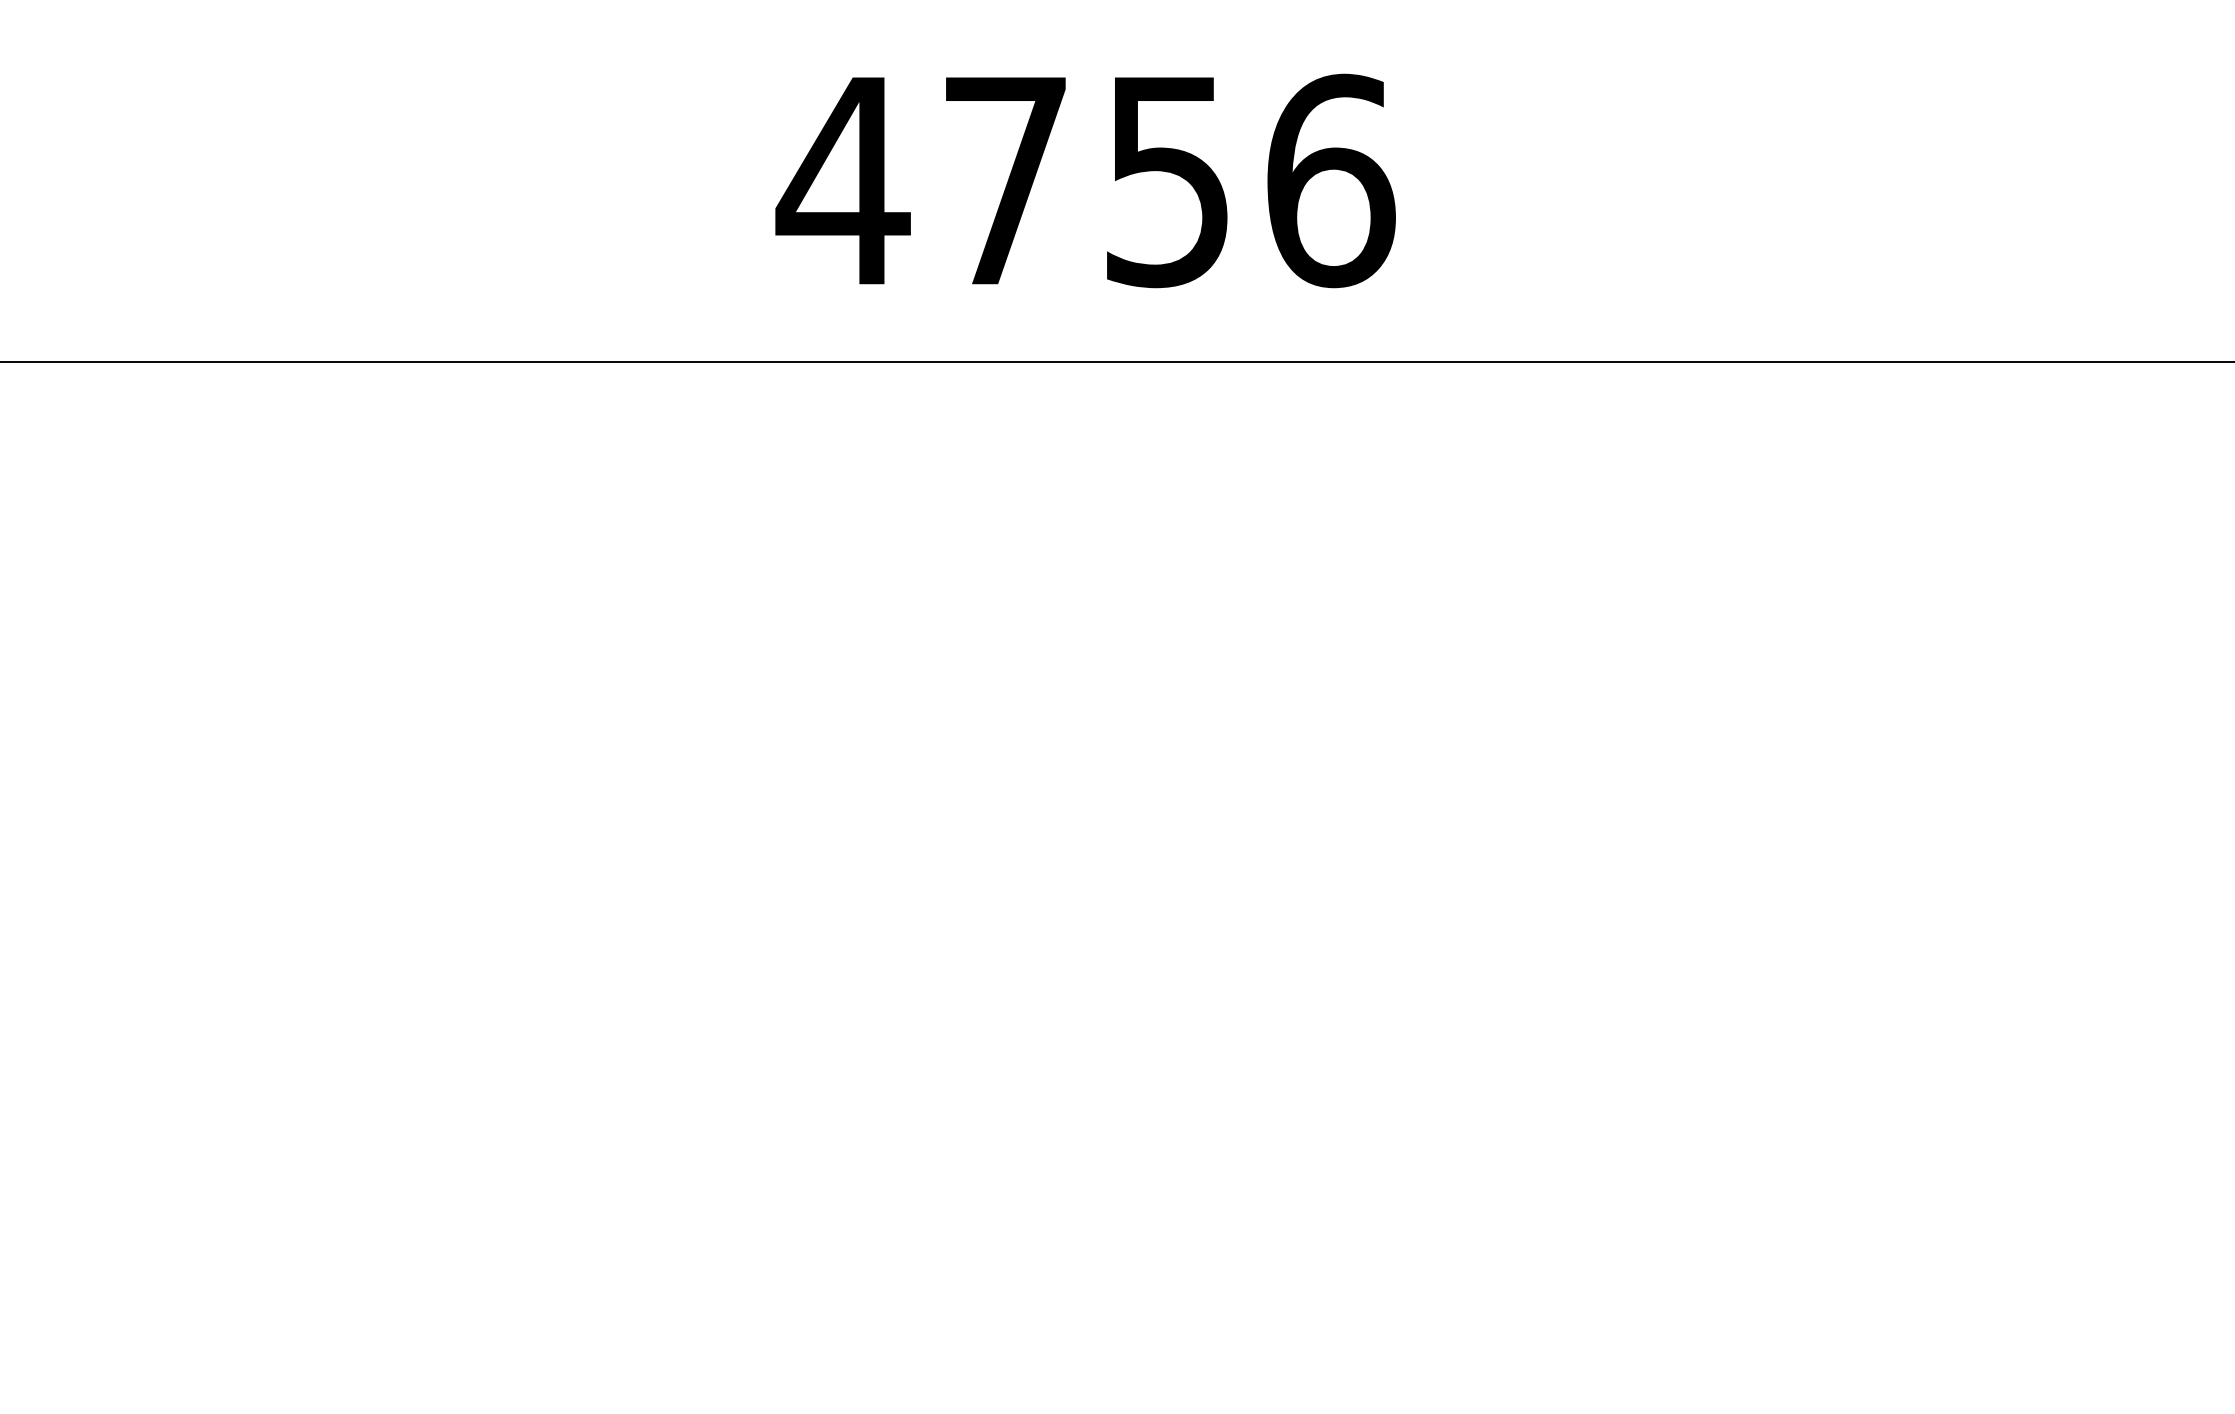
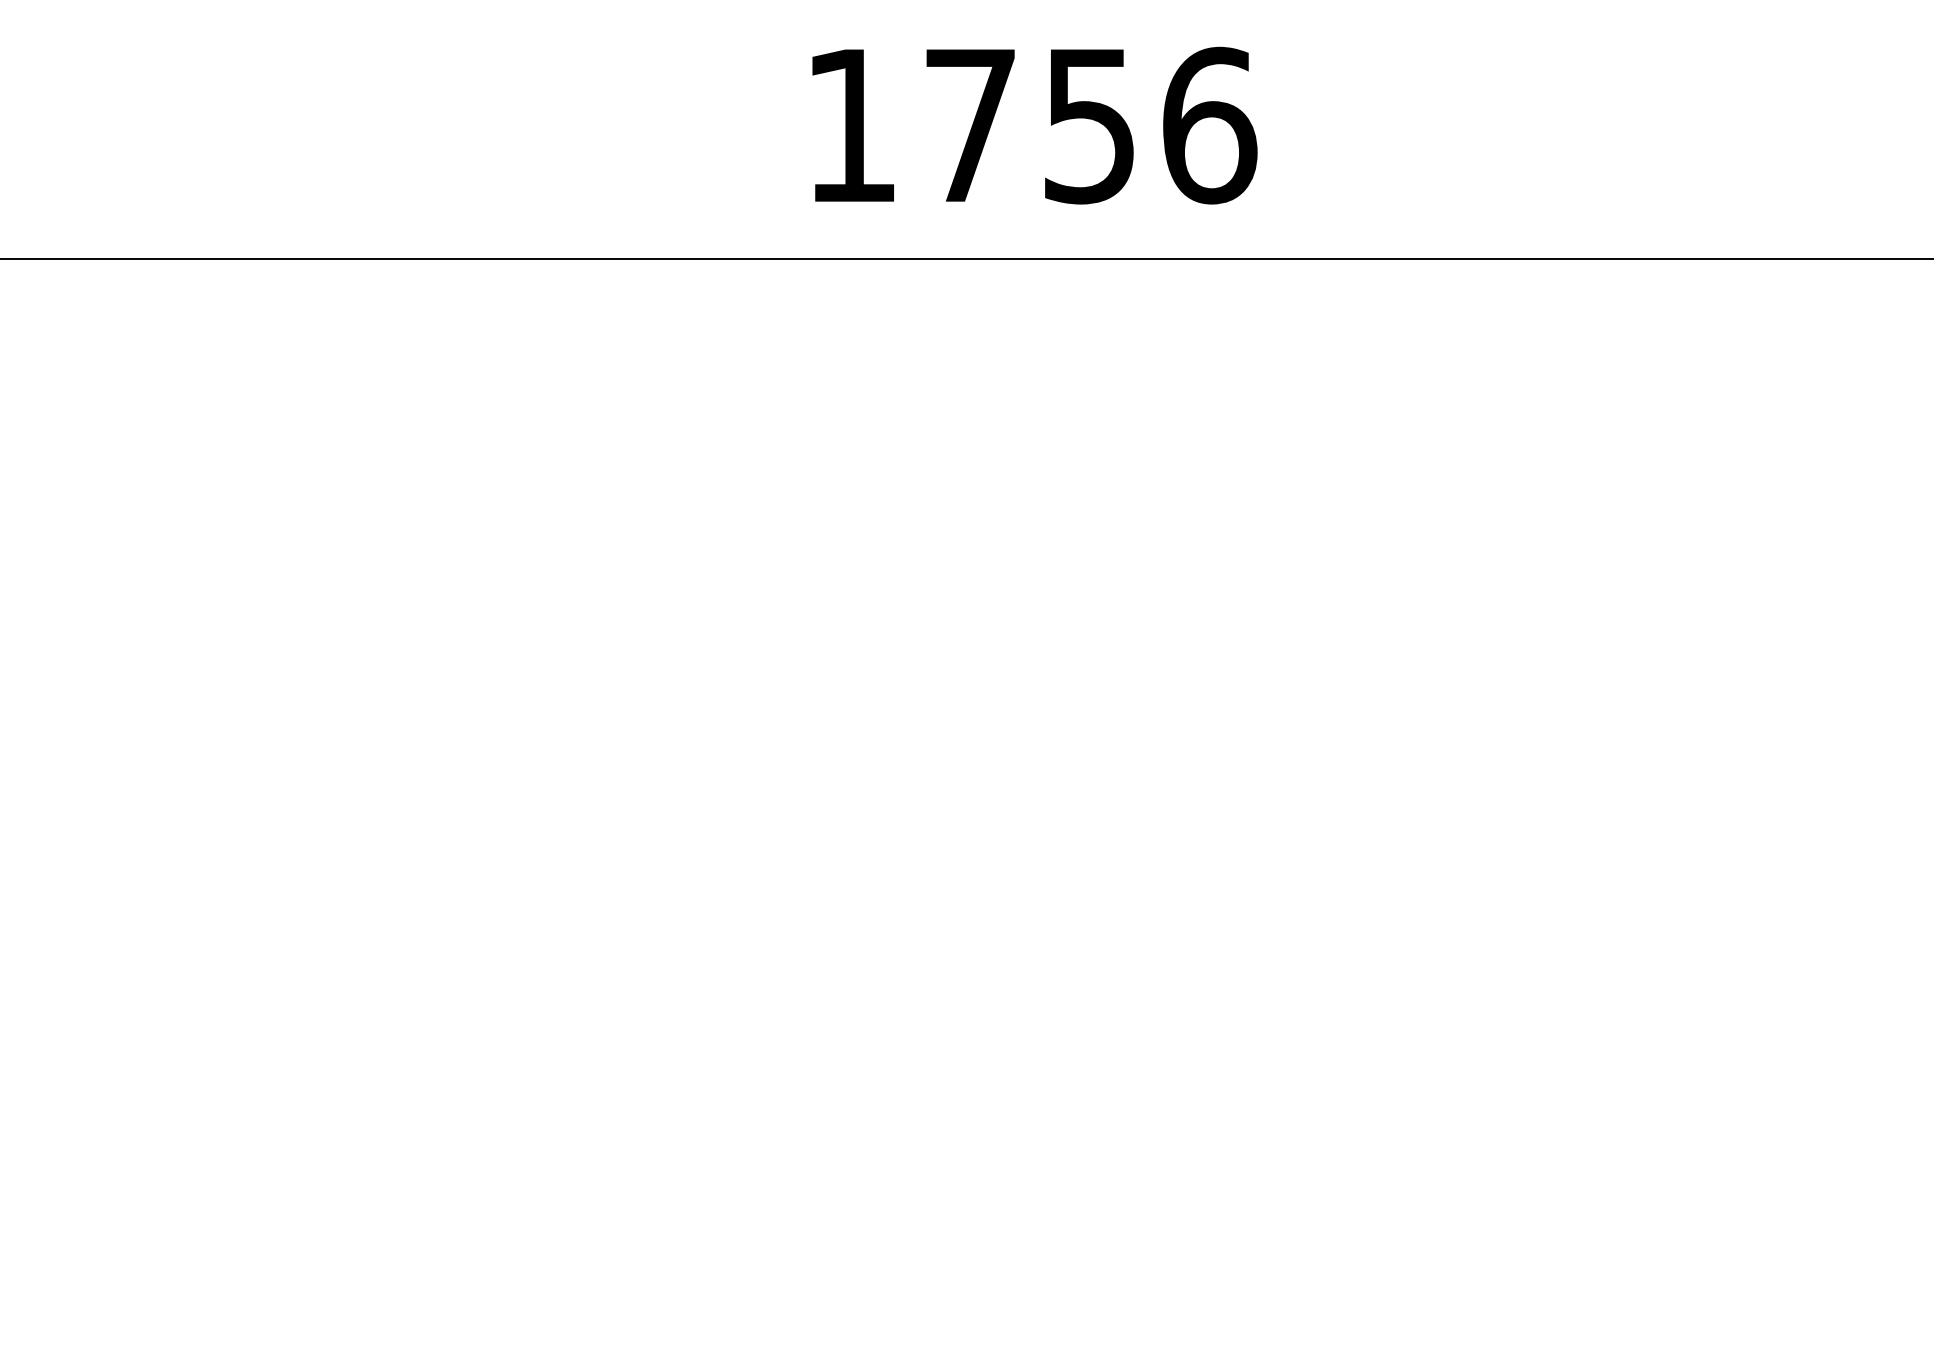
text: (842, 180) -> (850, 125), 4756 -> 1756

